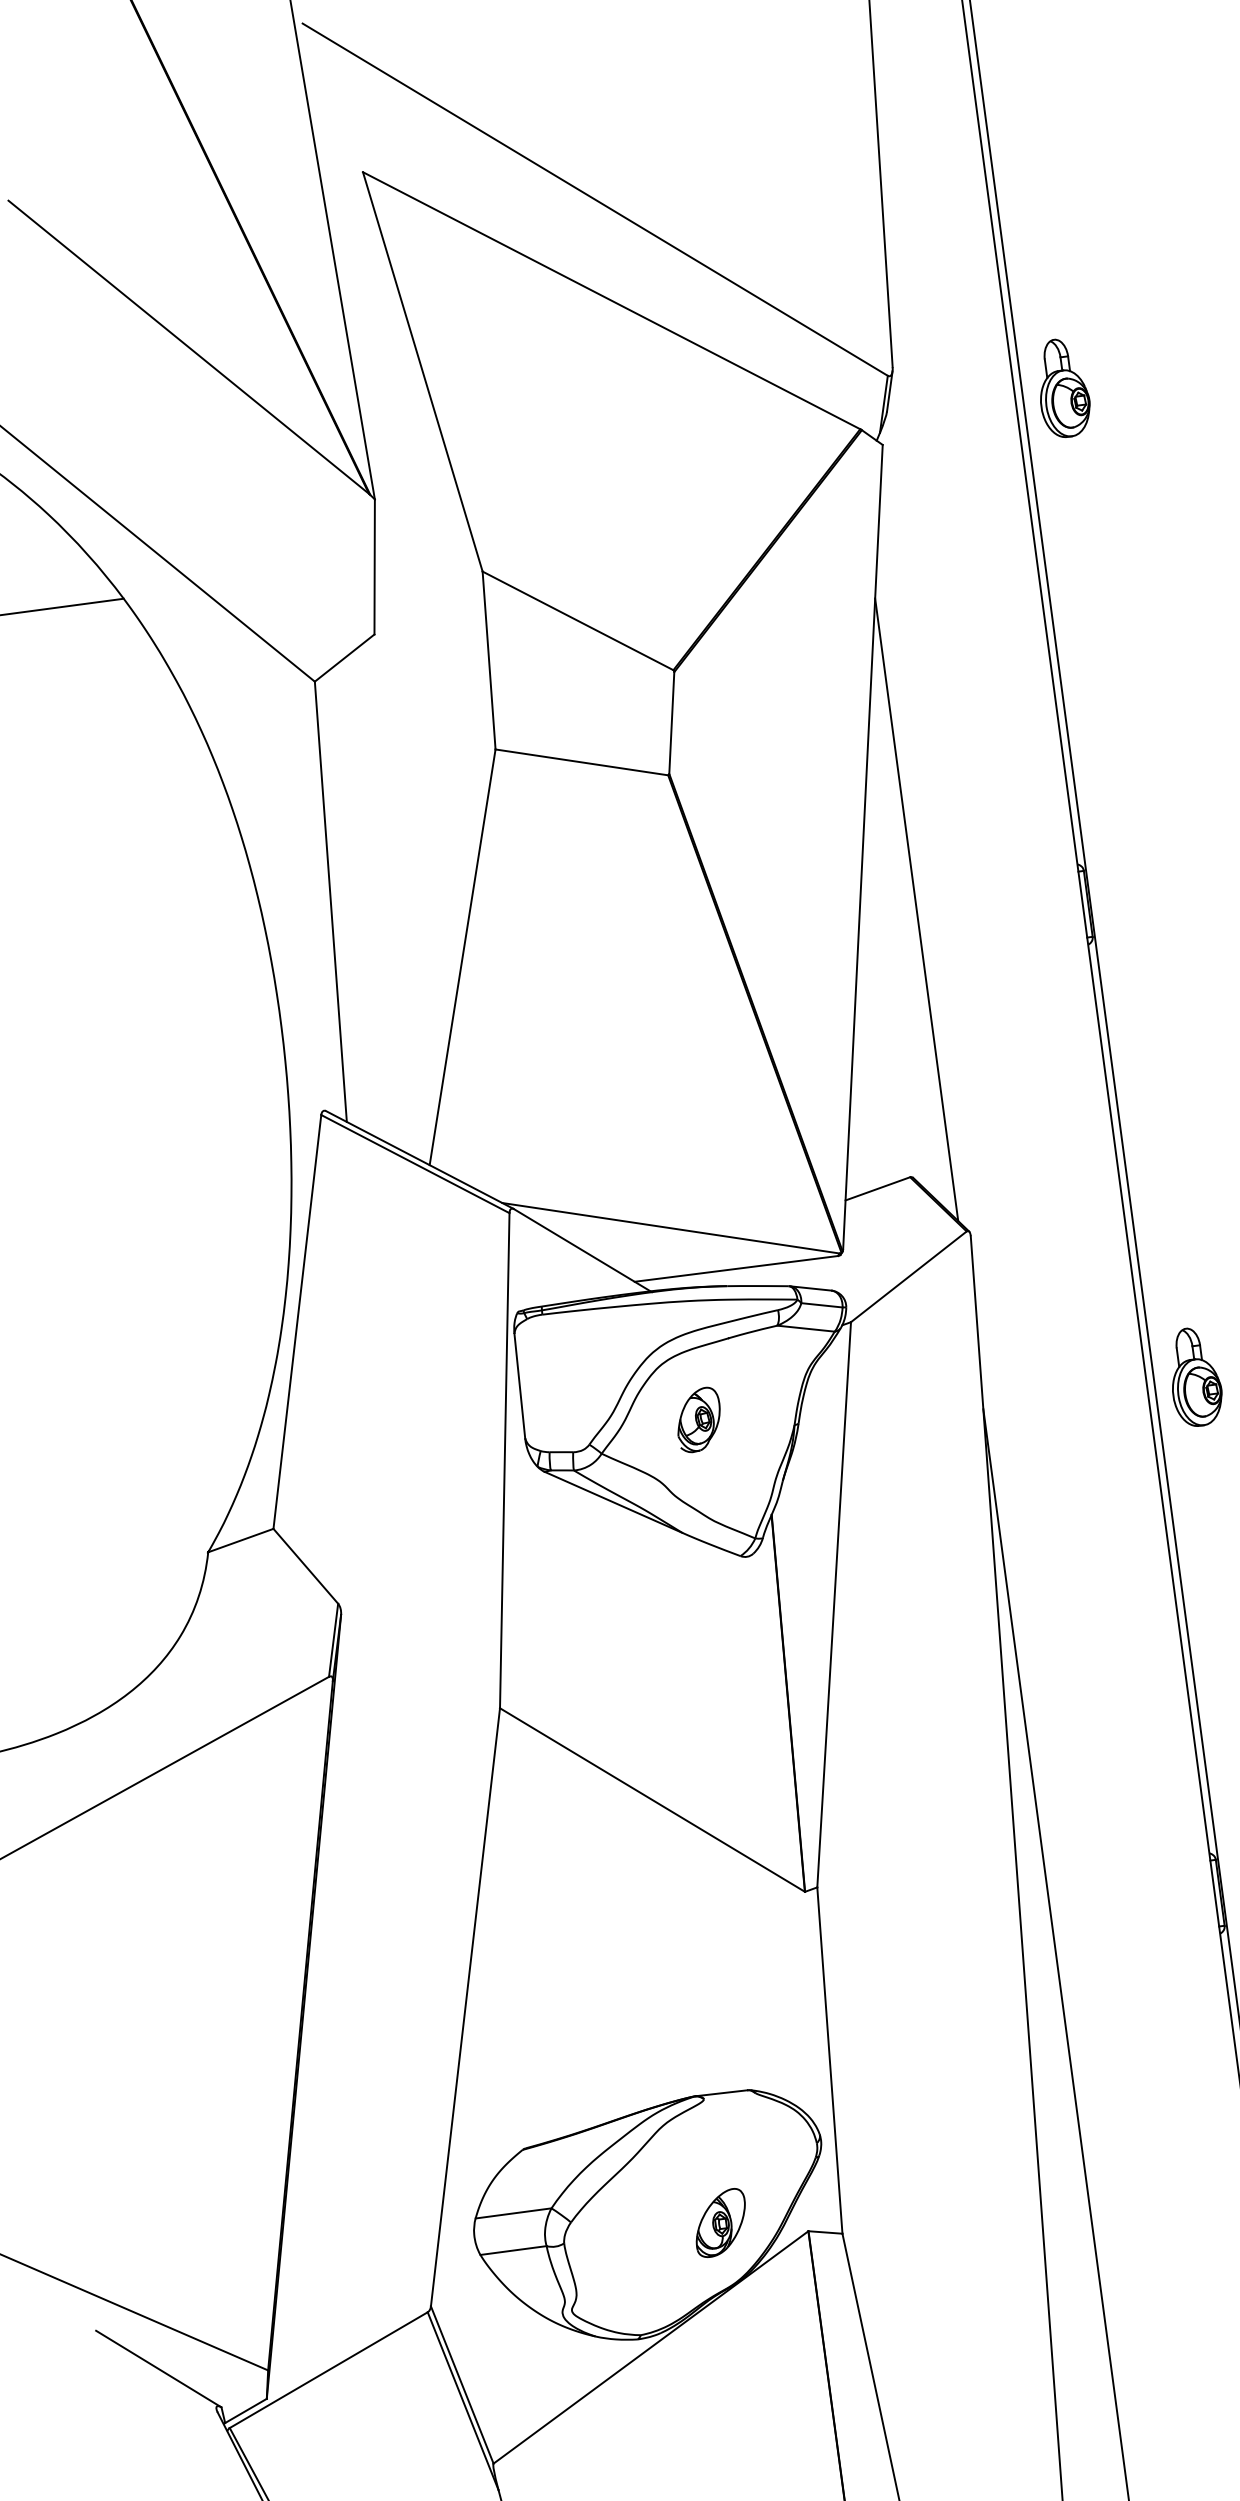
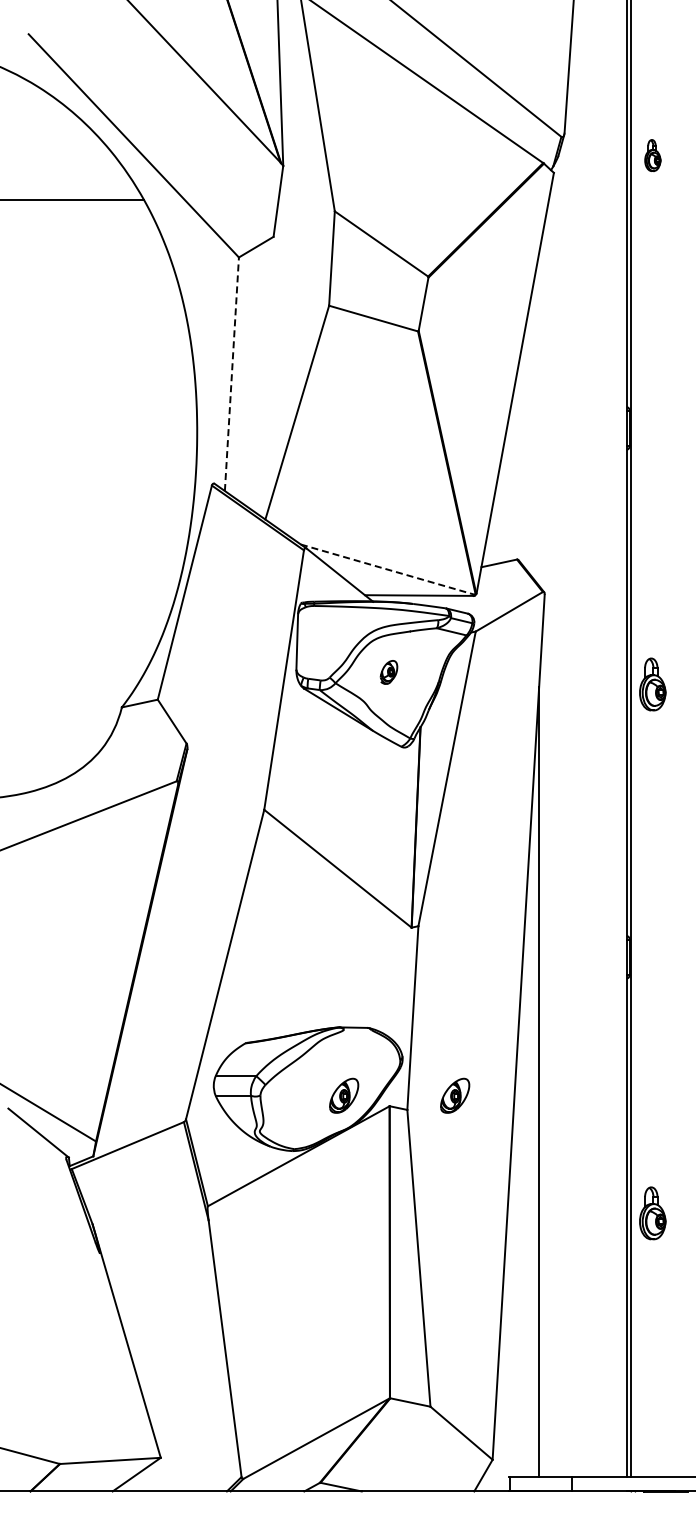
part: (1062, 387) -> (652, 155), size x0.6
line: (330, 902) -> (231, 374), solid -> dashed
line: (917, 909) -> (539, 419), removed
line: (672, 1227) -> (388, 569), solid -> dashed
part: (698, 1420) -> (388, 672), size x0.7
part: (928, 2194) -> (455, 1095), added

